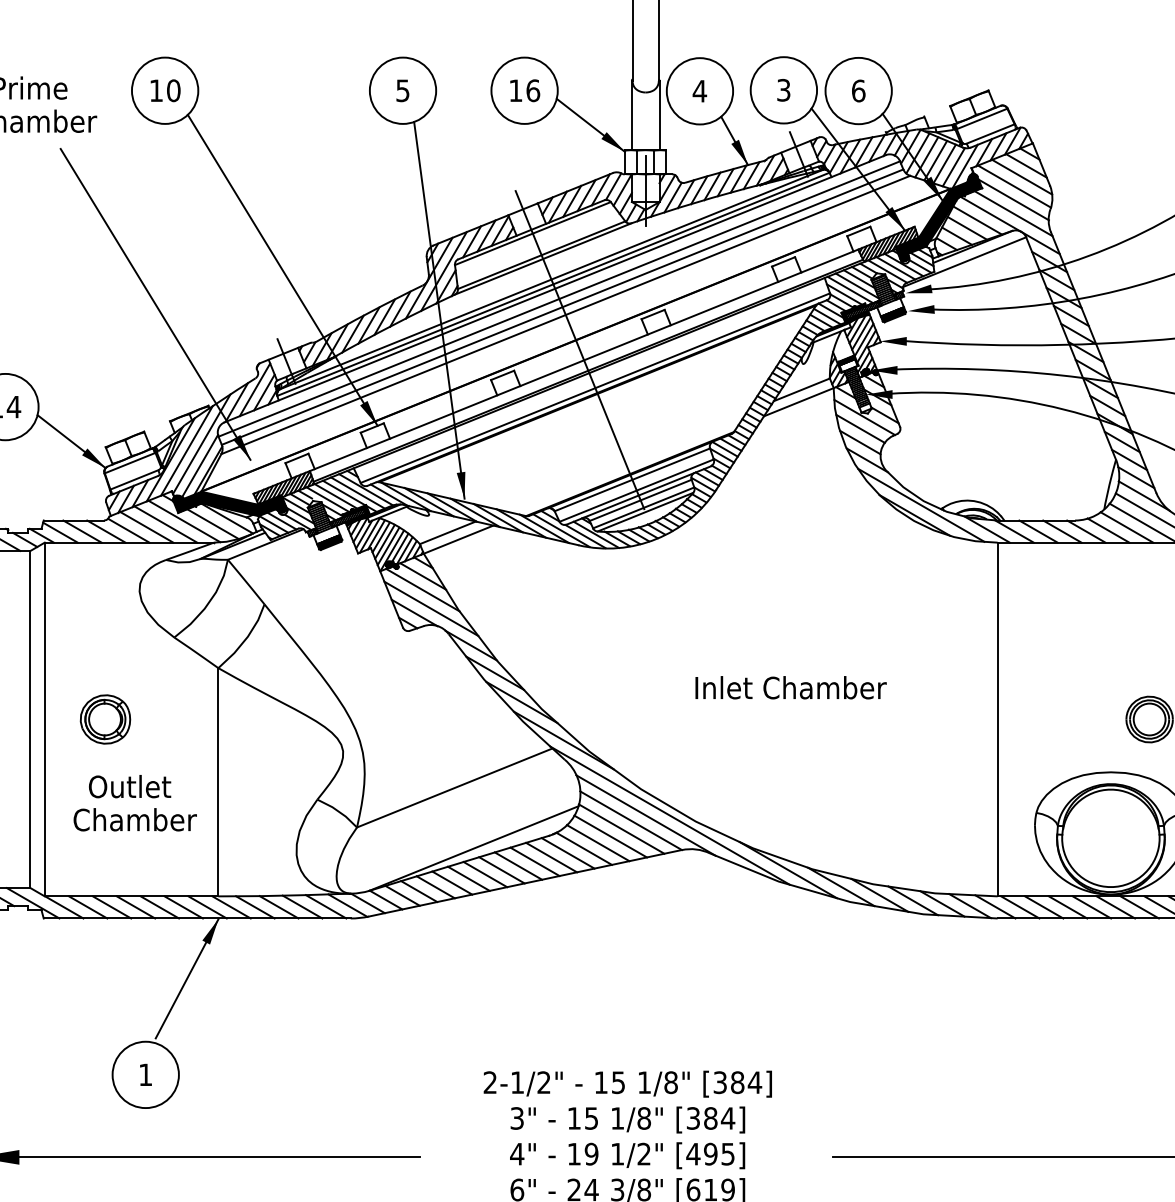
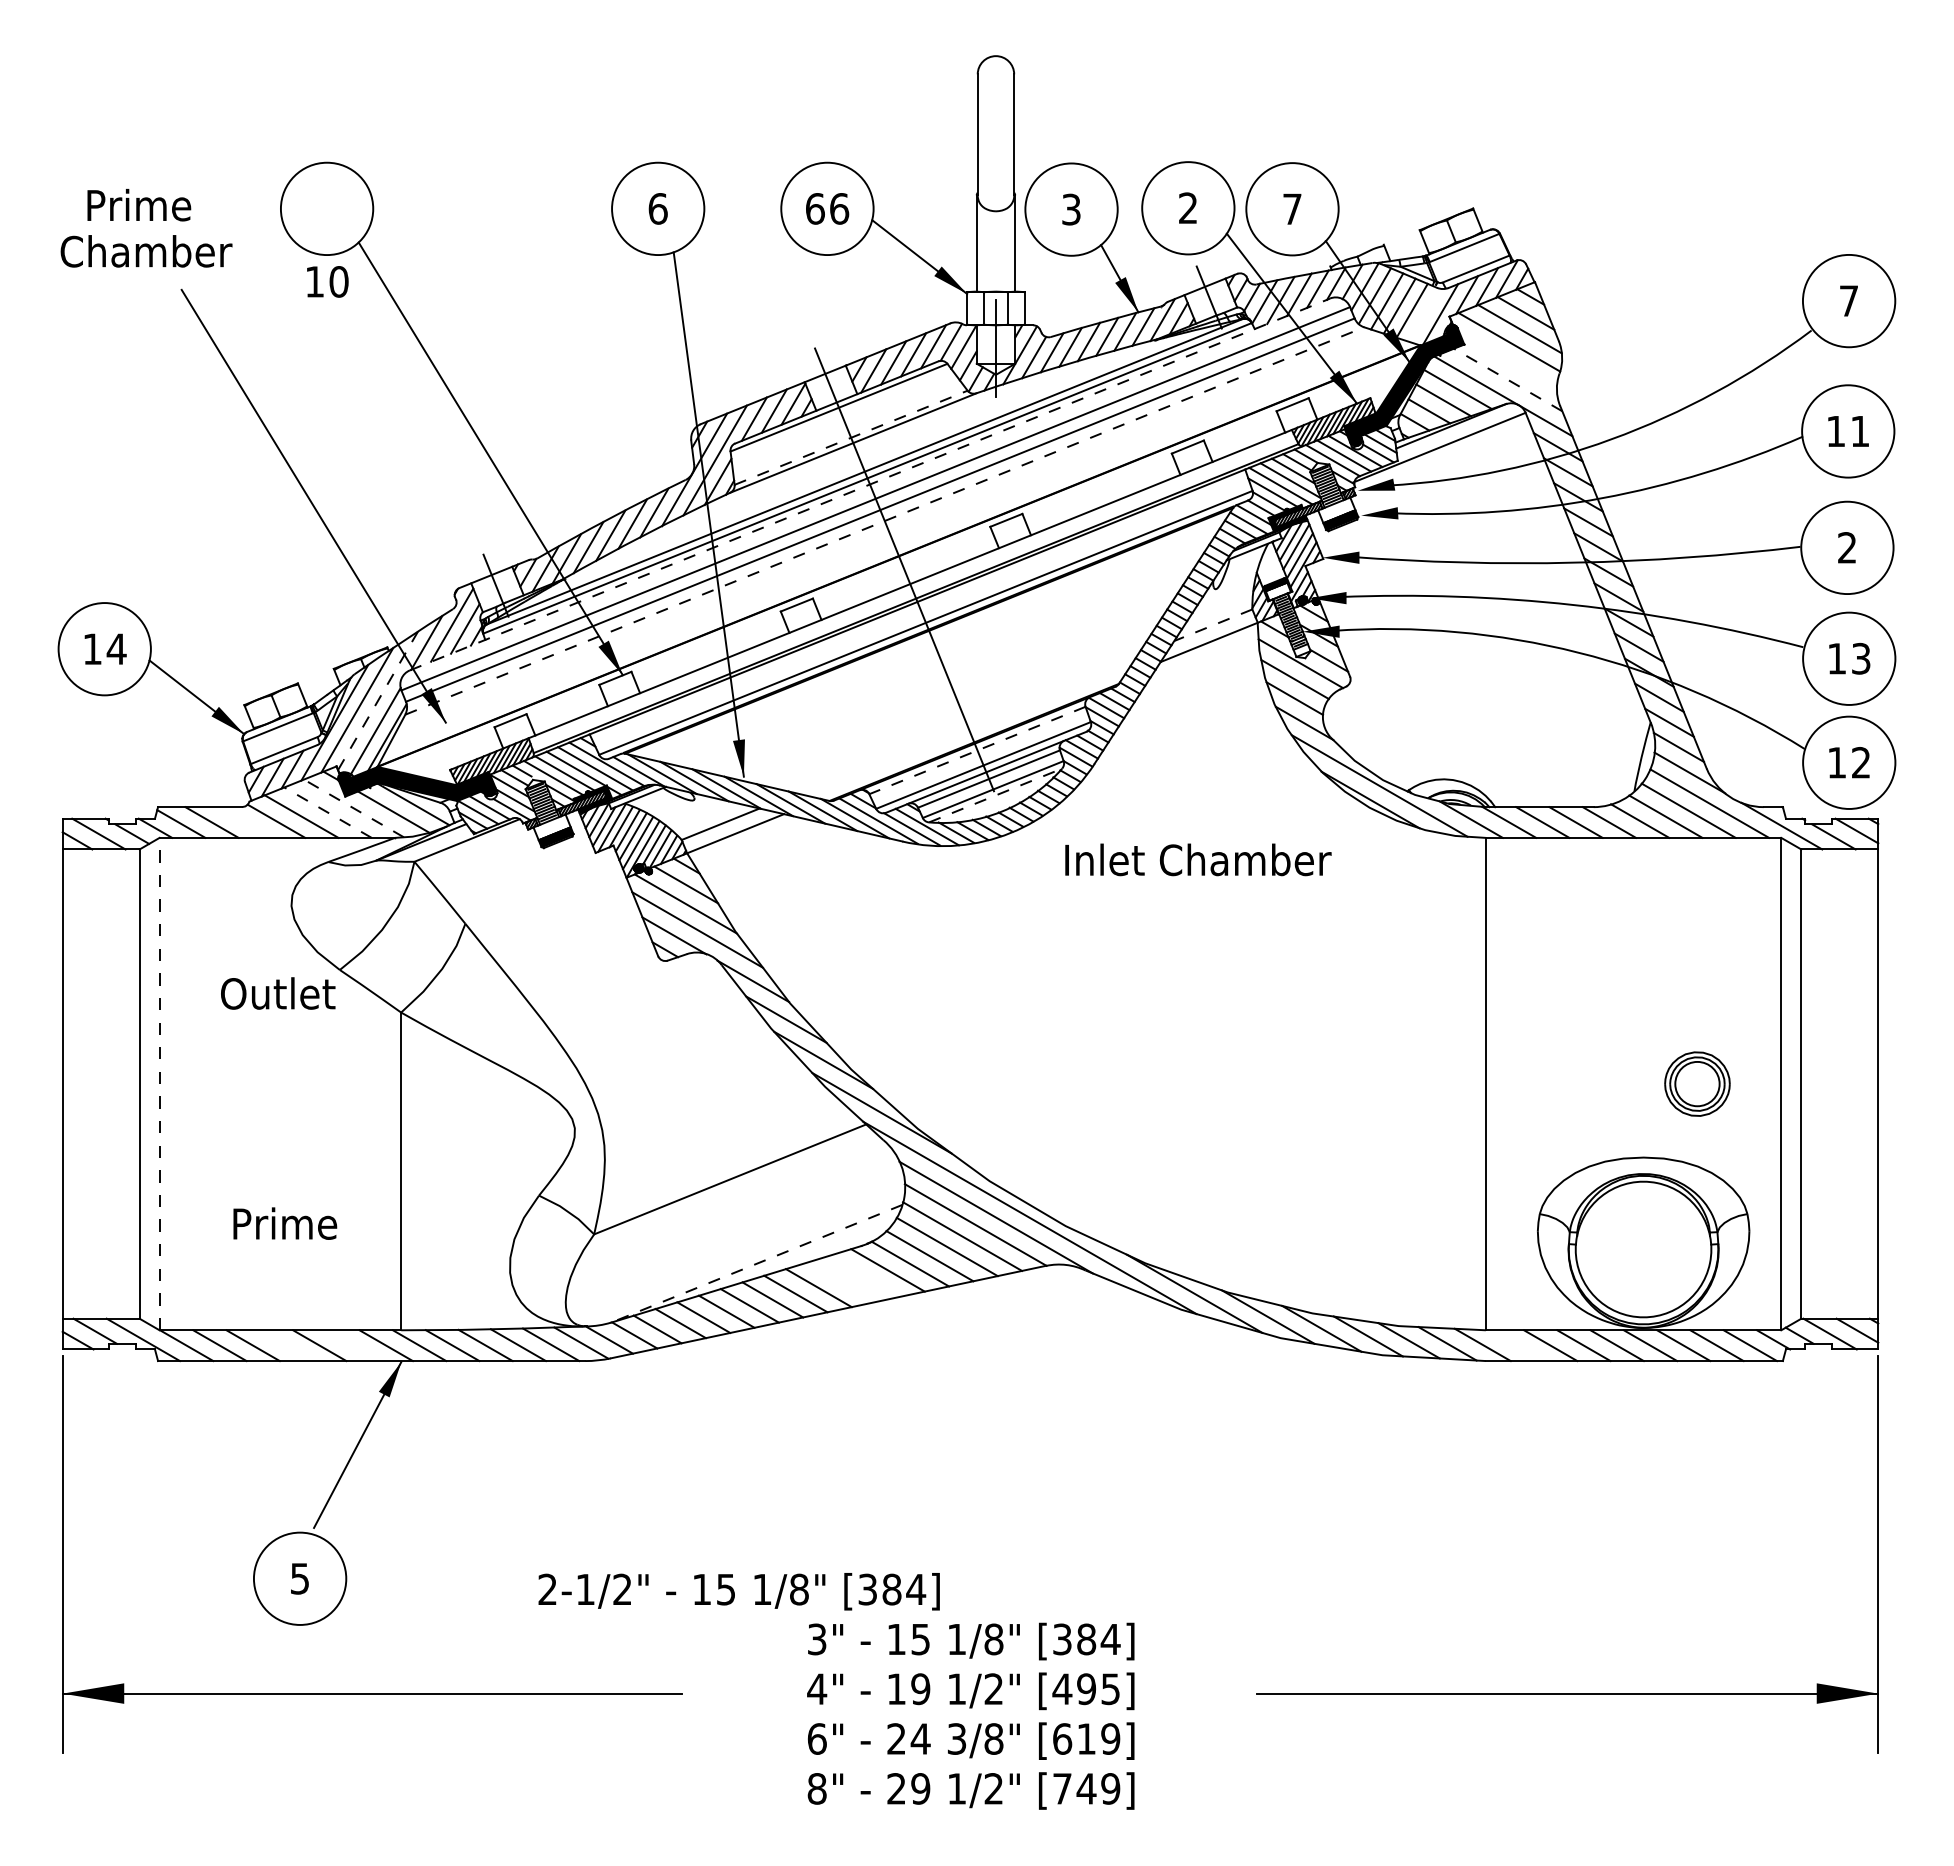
text: (165, 90) -> (327, 281), moved
text: (402, 90) -> (657, 208), 5 -> 6
text: (516, 90) -> (815, 208), 16 -> 66
text: (783, 90) -> (1188, 208), 3 -> 2
text: (699, 91) -> (1071, 209), 4 -> 3
text: (858, 91) -> (1292, 209), 6 -> 7
line: (953, 166) -> (1424, 314), removed
line: (1012, 198) -> (1506, 359), removed
line: (1013, 213) -> (1507, 379), solid -> dashed
line: (541, 255) -> (851, 437), solid -> dashed
line: (555, 288) -> (870, 484), solid -> dashed
line: (566, 314) -> (885, 520), solid -> dashed
line: (801, 390) -> (1212, 625), solid -> dashed
line: (202, 443) -> (378, 700), solid -> dashed
line: (632, 479) -> (977, 750), solid -> dashed
line: (645, 512) -> (995, 795), solid -> dashed
line: (184, 521) -> (353, 808), solid -> dashed
line: (165, 524) -> (327, 812), solid -> dashed
line: (105, 531) -> (244, 822), removed
text: (791, 687) -> (1198, 859), moved
line: (44, 719) -> (159, 1083), solid -> dashed
part: (105, 719) -> (243, 1083), removed
text: (130, 786) -> (278, 993), moved
text: (135, 819) -> (285, 1223), Chamber -> Prime
line: (473, 848) -> (756, 1263), solid -> dashed
line: (551, 857) -> (864, 1275), removed
line: (534, 861) -> (841, 1281), removed
line: (135, 907) -> (286, 1345), removed
line: (183, 907) -> (352, 1345), removed
line: (1020, 907) -> (1517, 1345), removed
text: (145, 1074) -> (299, 1578), 1 -> 5
text: (627, 1084) -> (738, 1591), moved

